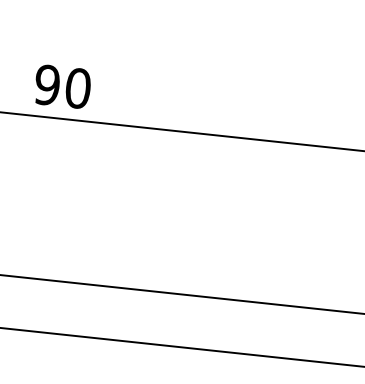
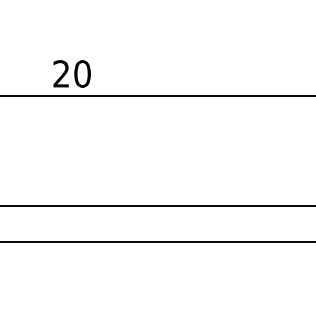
text: (47, 84) -> (61, 73), 90 -> 20

